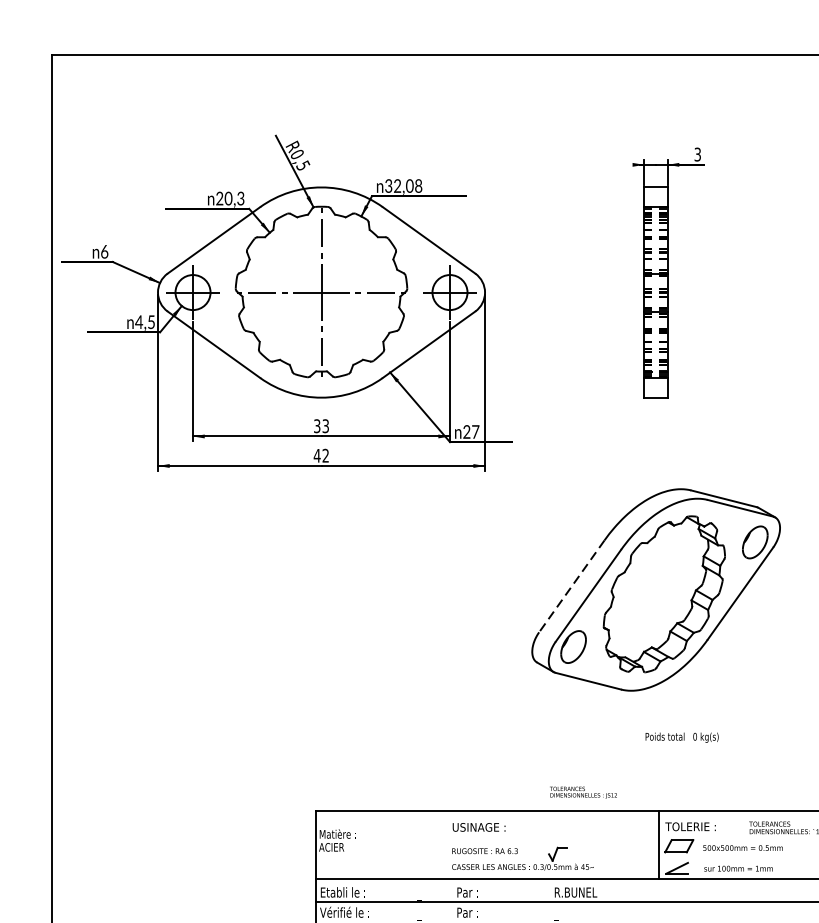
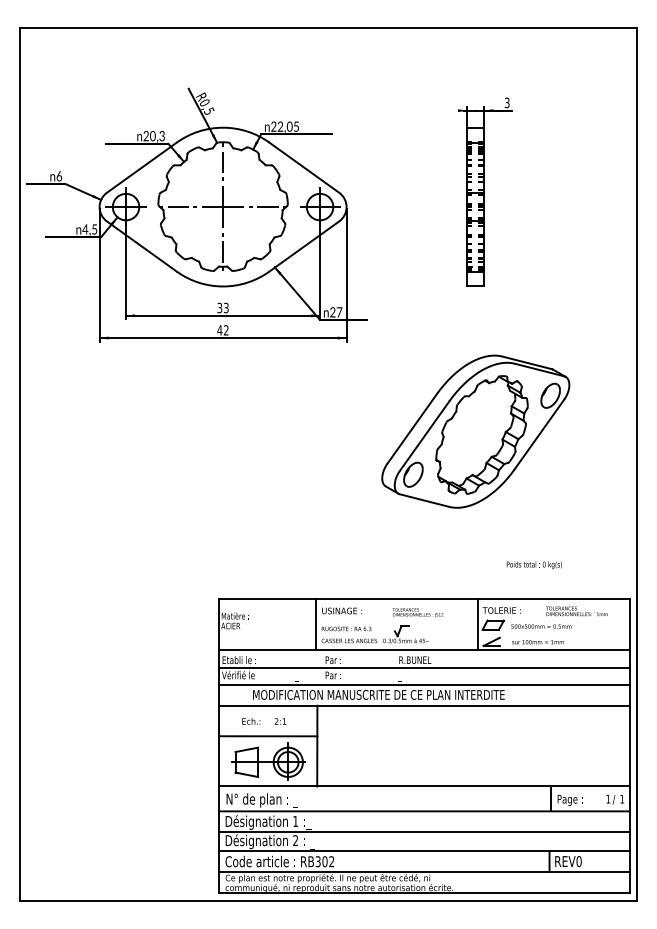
text: (404, 185) -> (285, 126), 32,08 -> 22,05
line: (572, 585) -> (412, 428), dashed -> solid
text: (680, 738) -> (533, 565), moved
text: (582, 792) -> (417, 612), moved
line: (445, 845) -> (316, 624), added

